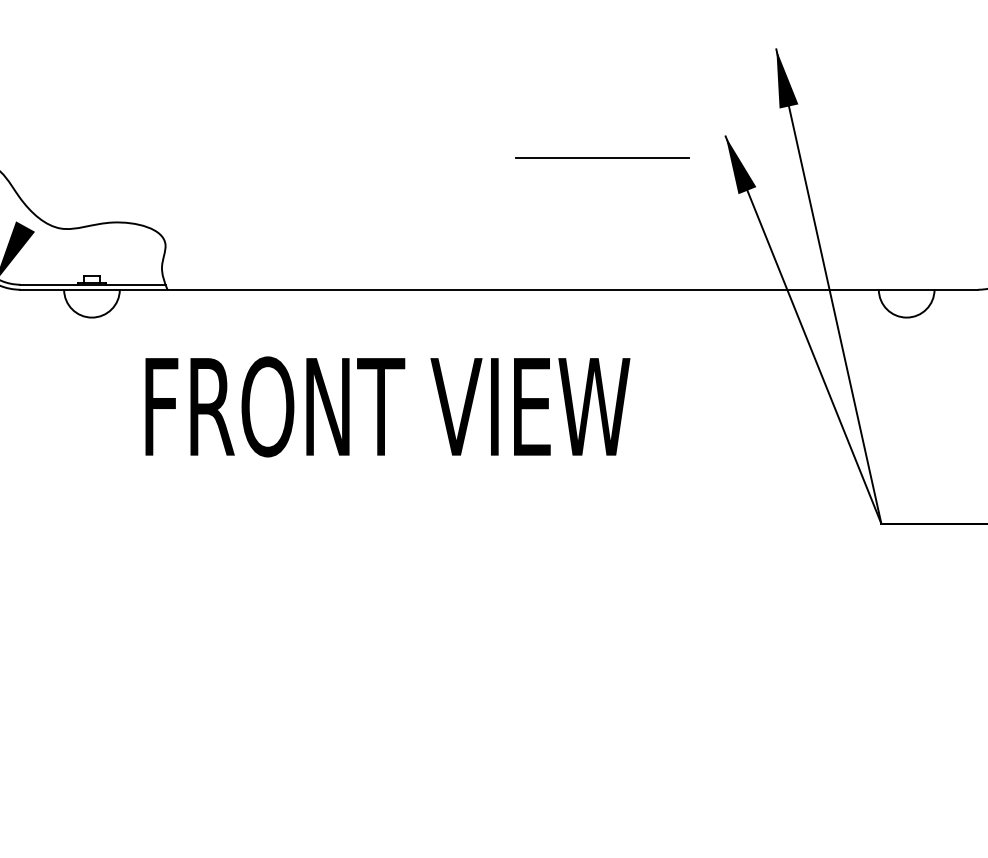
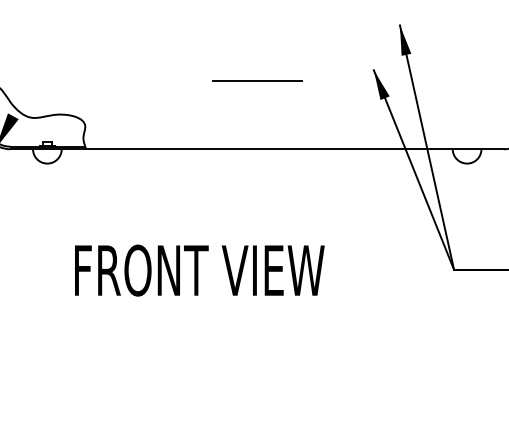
line: (602, 156) -> (257, 80), moved
text: (387, 406) -> (199, 270), moved

